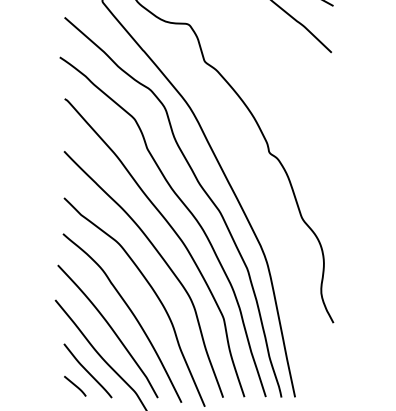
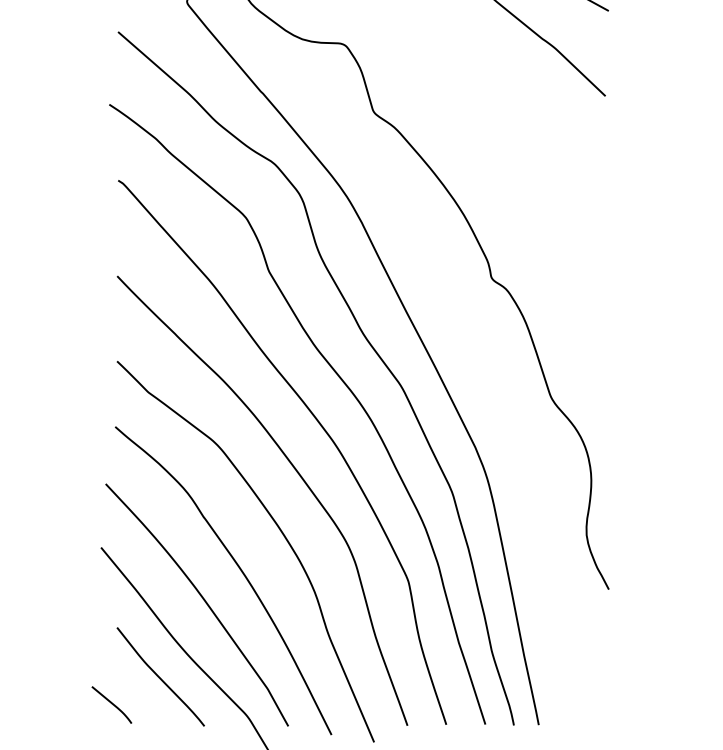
curve: (75, 386) -> (112, 705), moved

